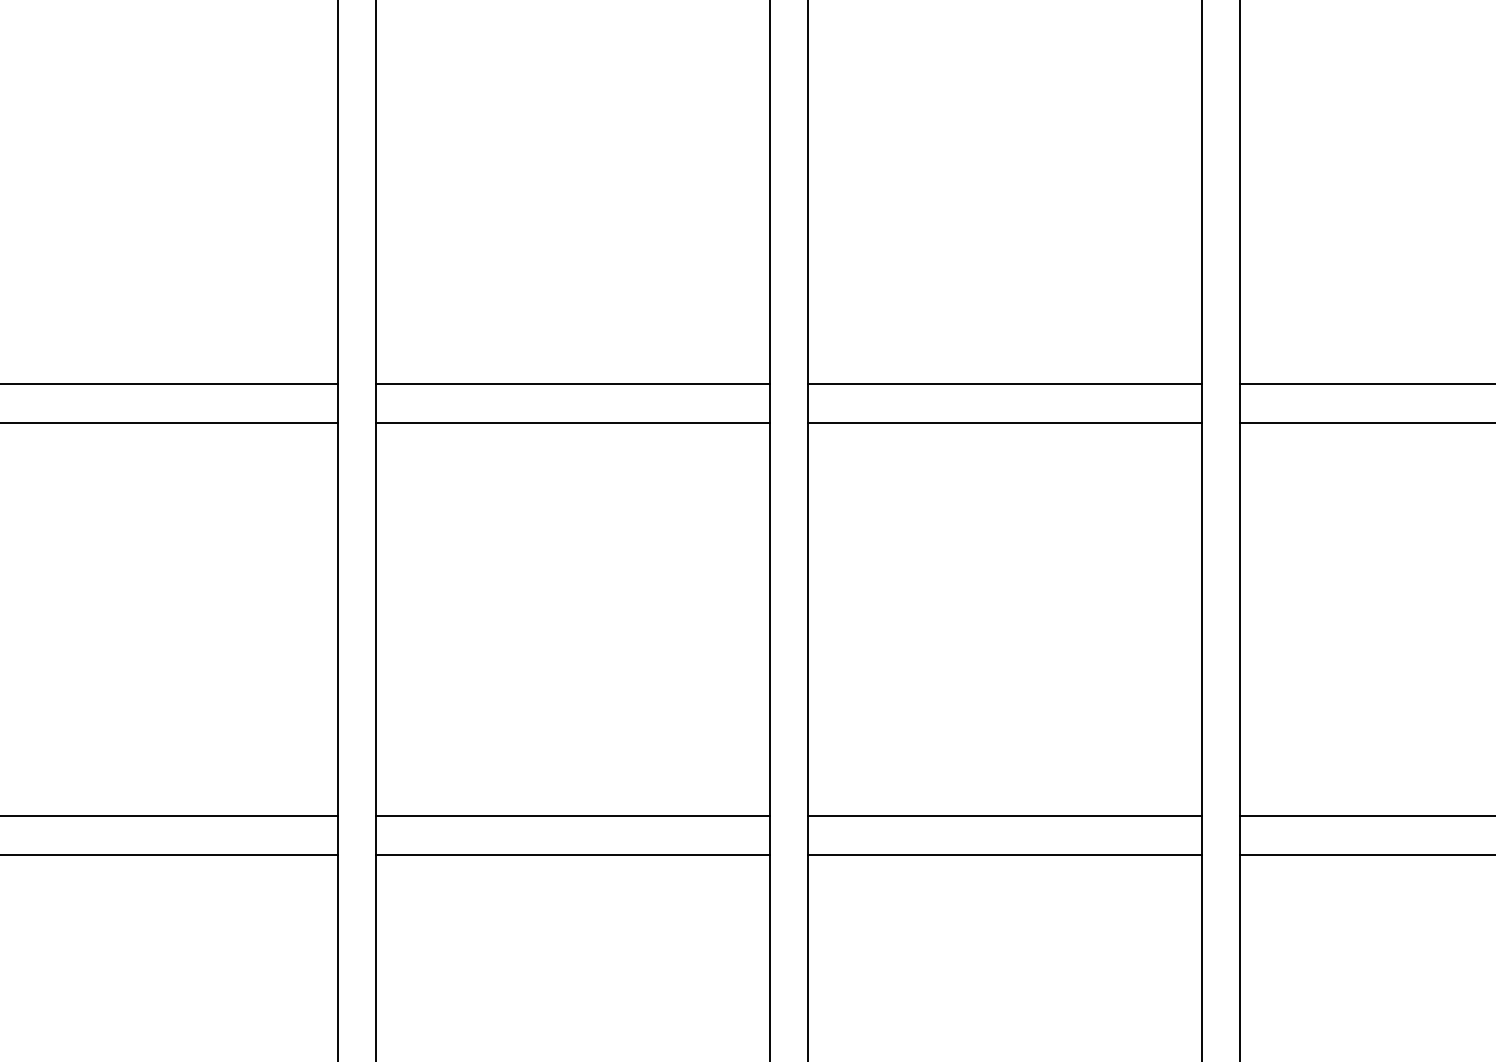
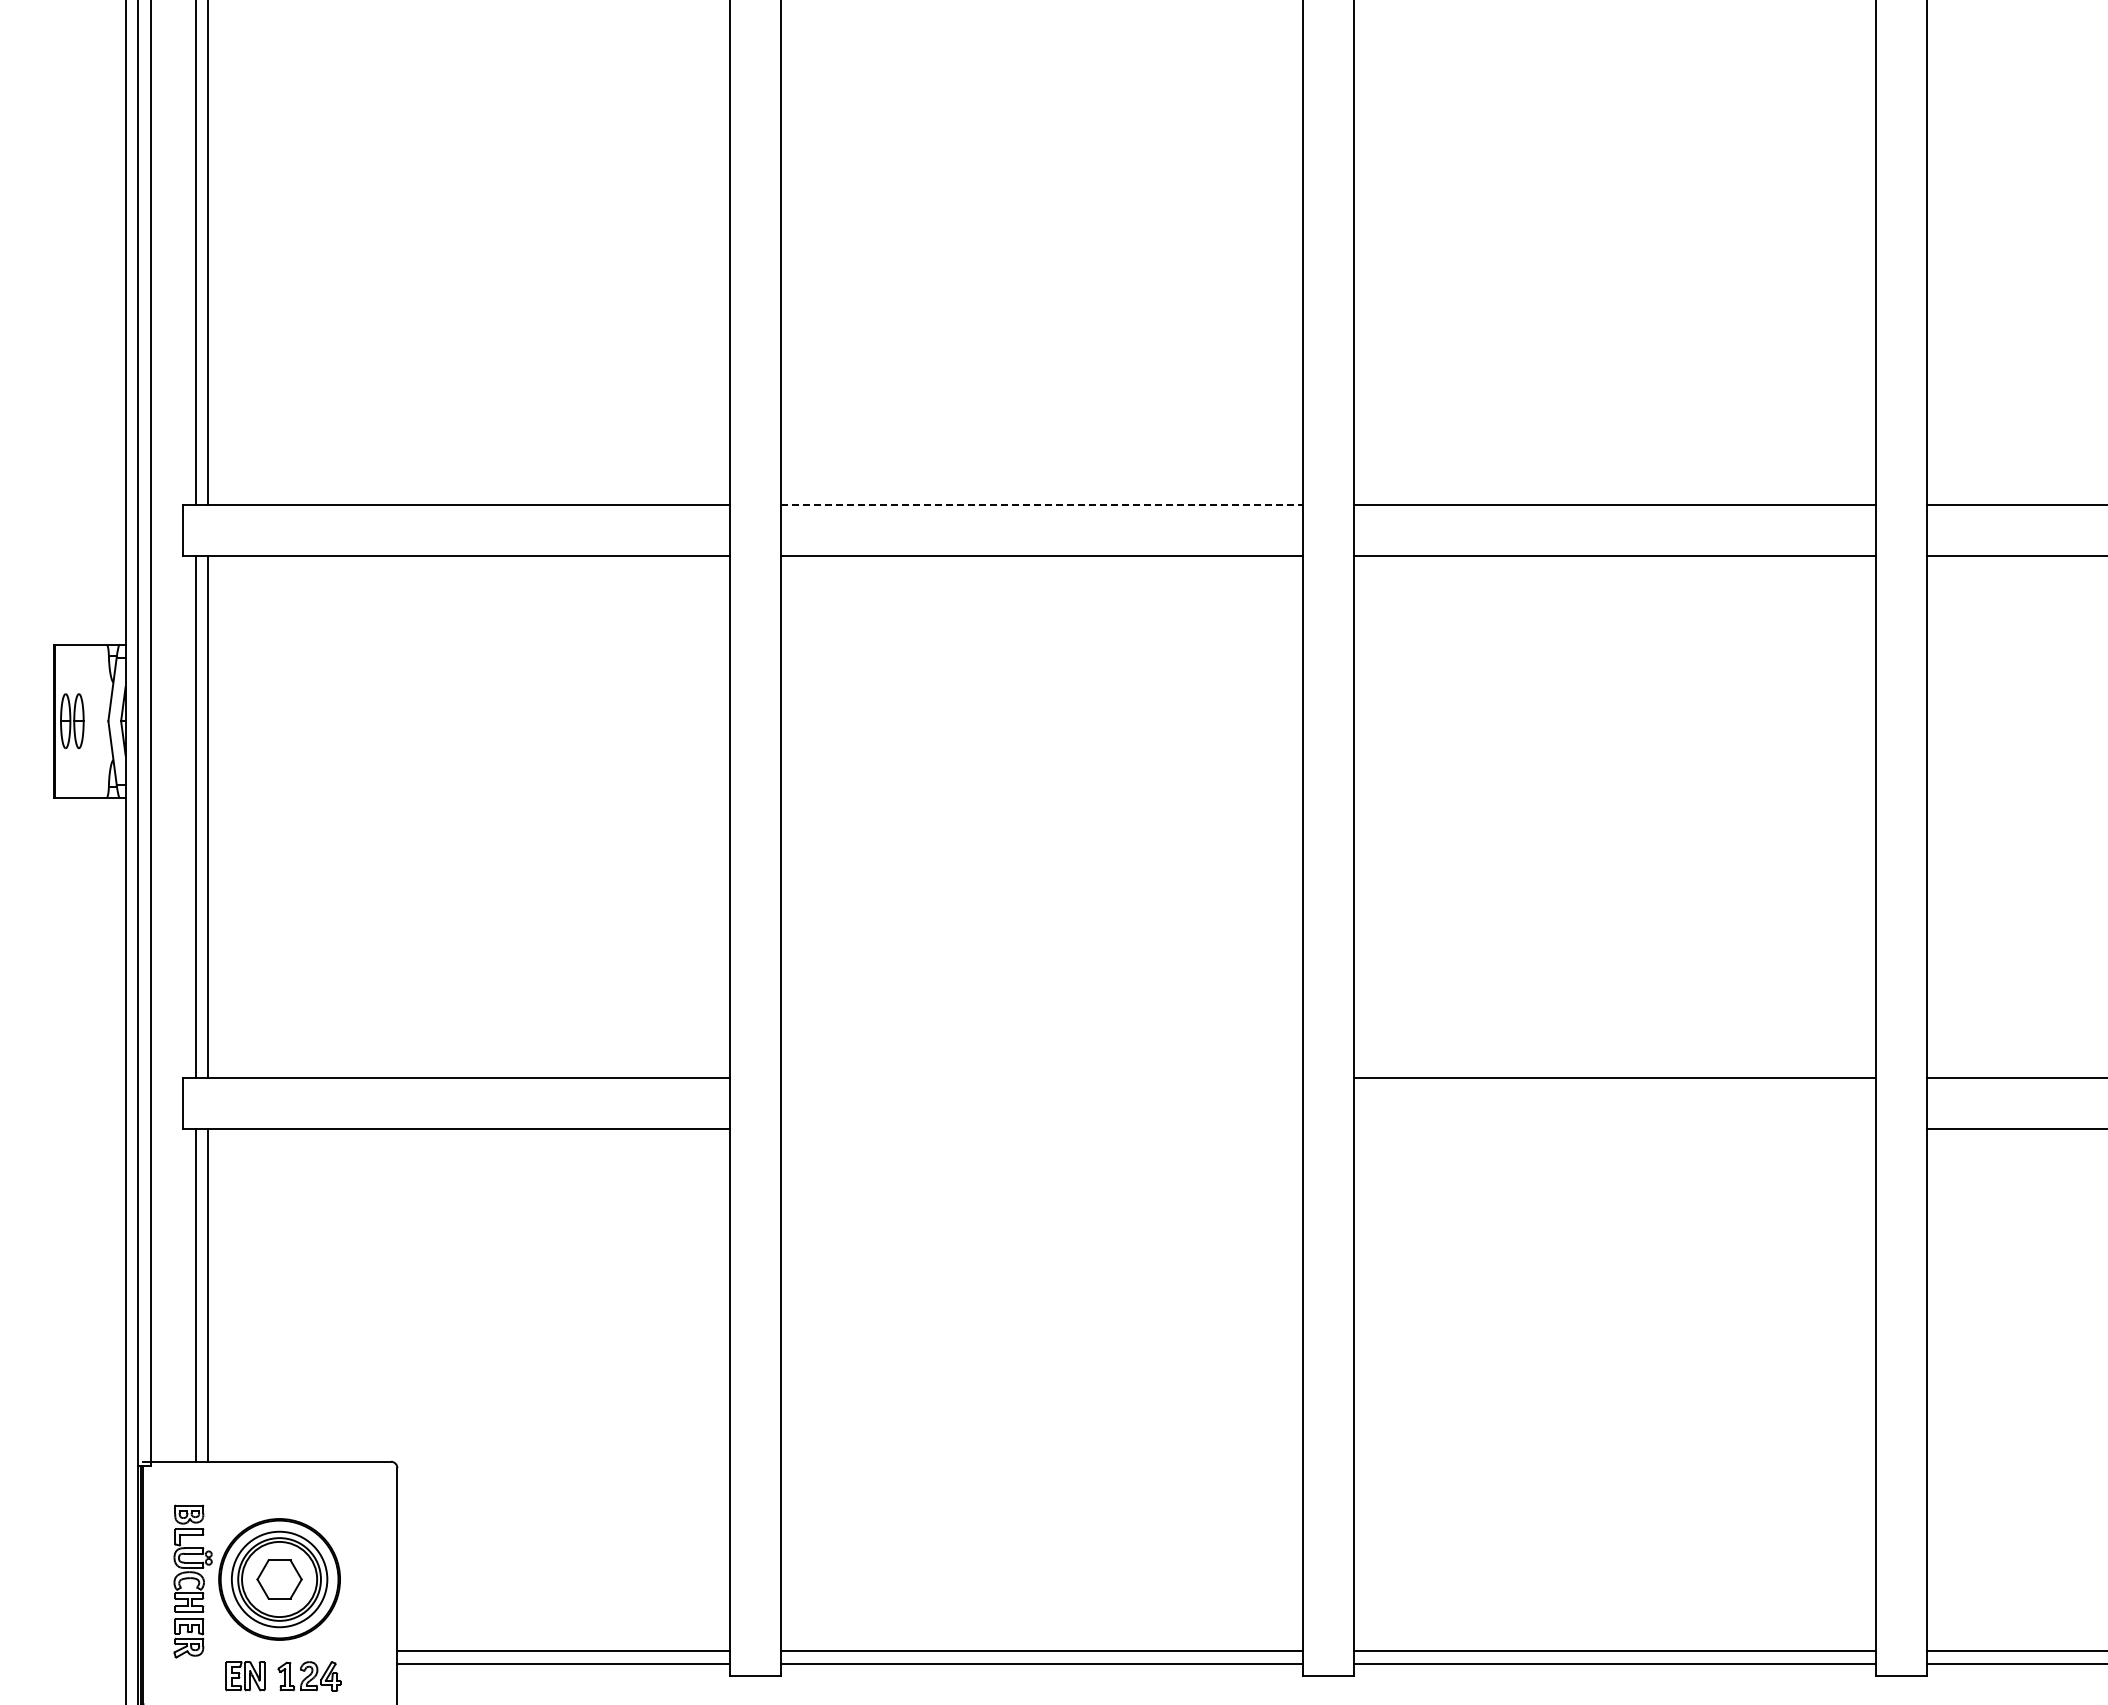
line: (572, 384) -> (1042, 504), solid -> dashed
line: (572, 816) -> (1042, 1077), removed
line: (572, 854) -> (1042, 1128), removed
line: (1005, 854) -> (1615, 1128), removed

